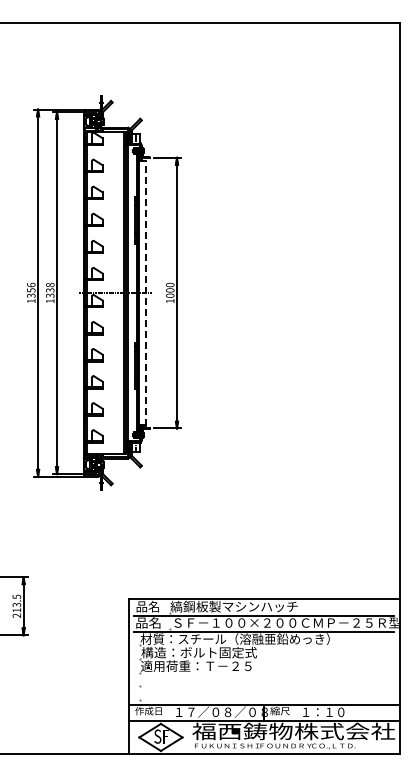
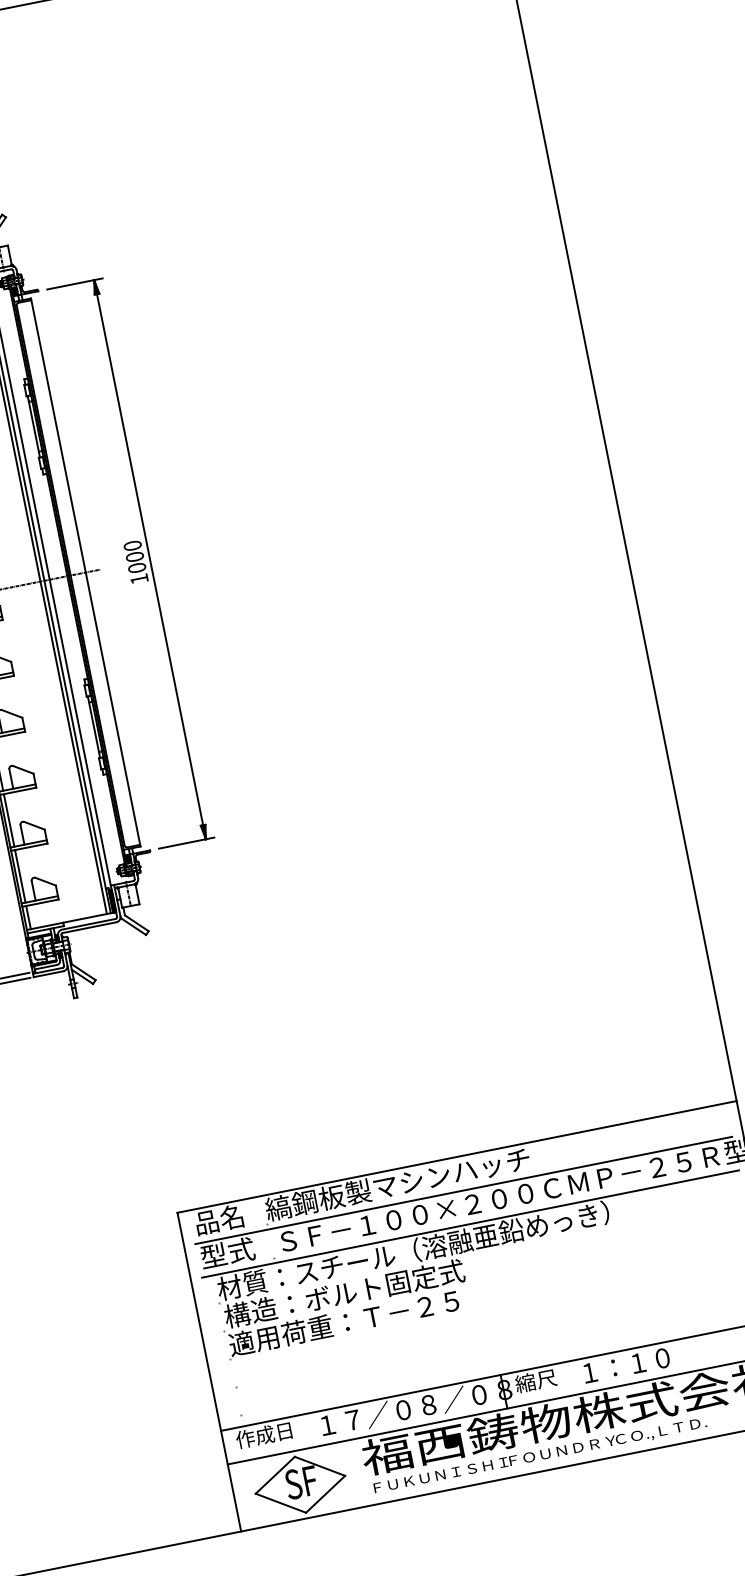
line: (145, 293) -> (85, 573), dashed -> solid
text: (148, 622) -> (227, 1252), 品名 -> 型式

